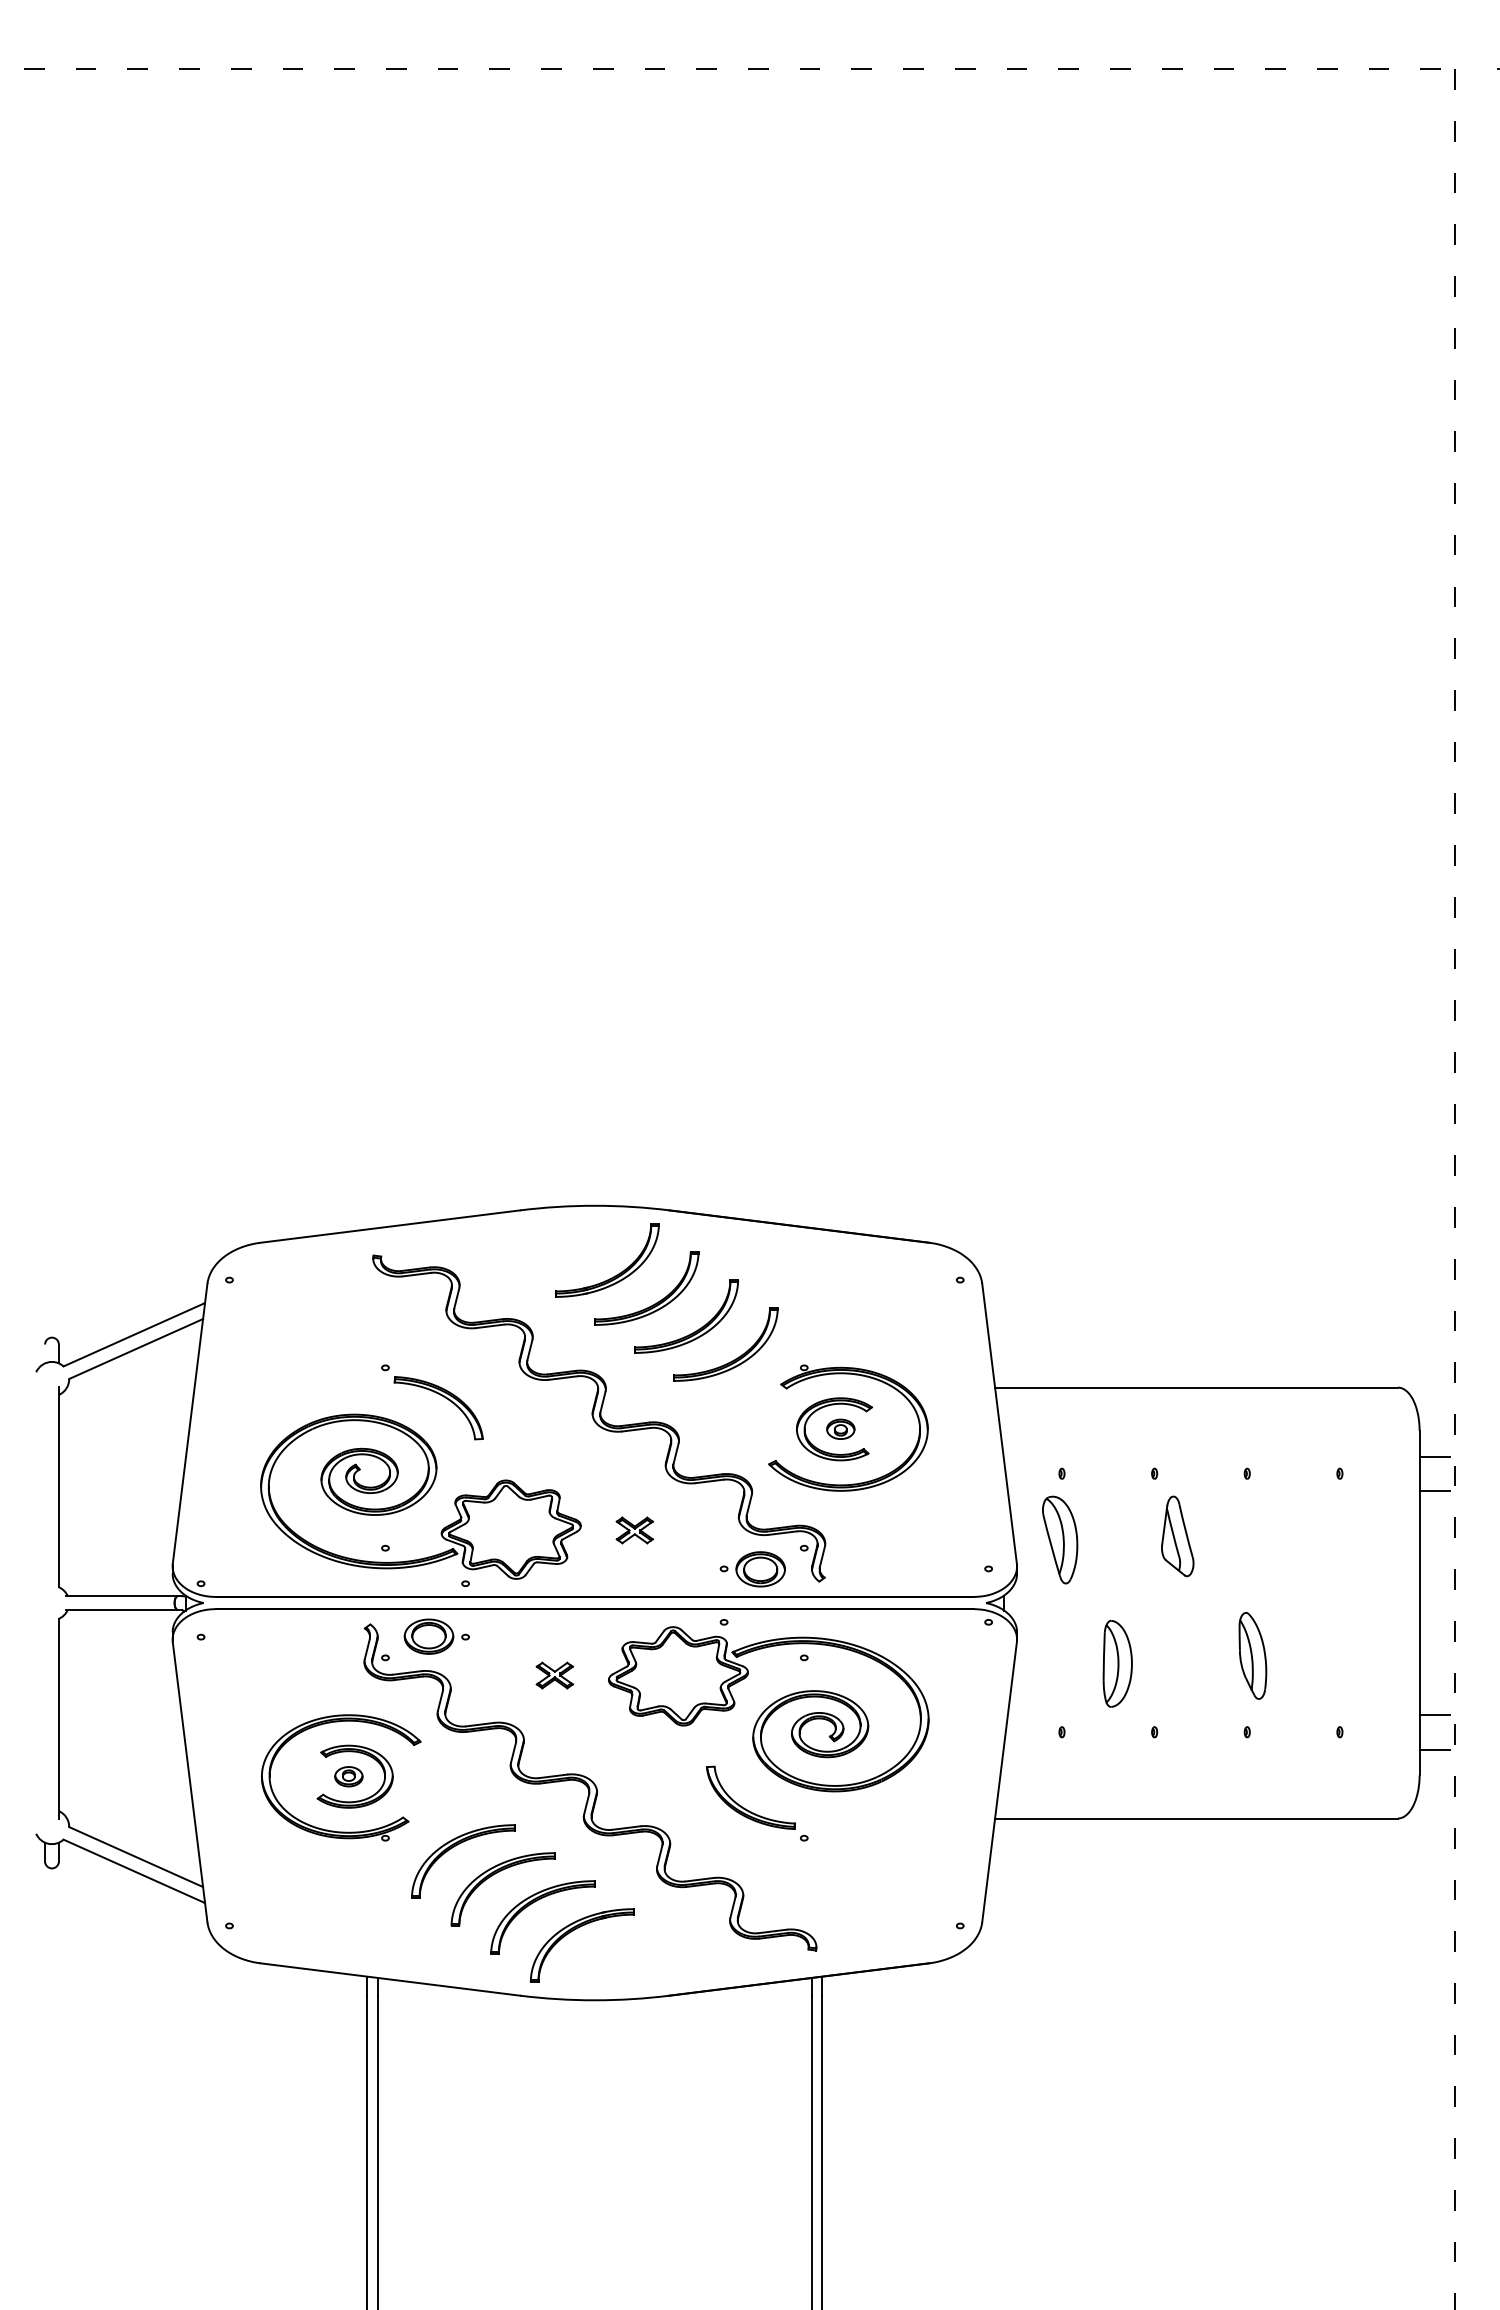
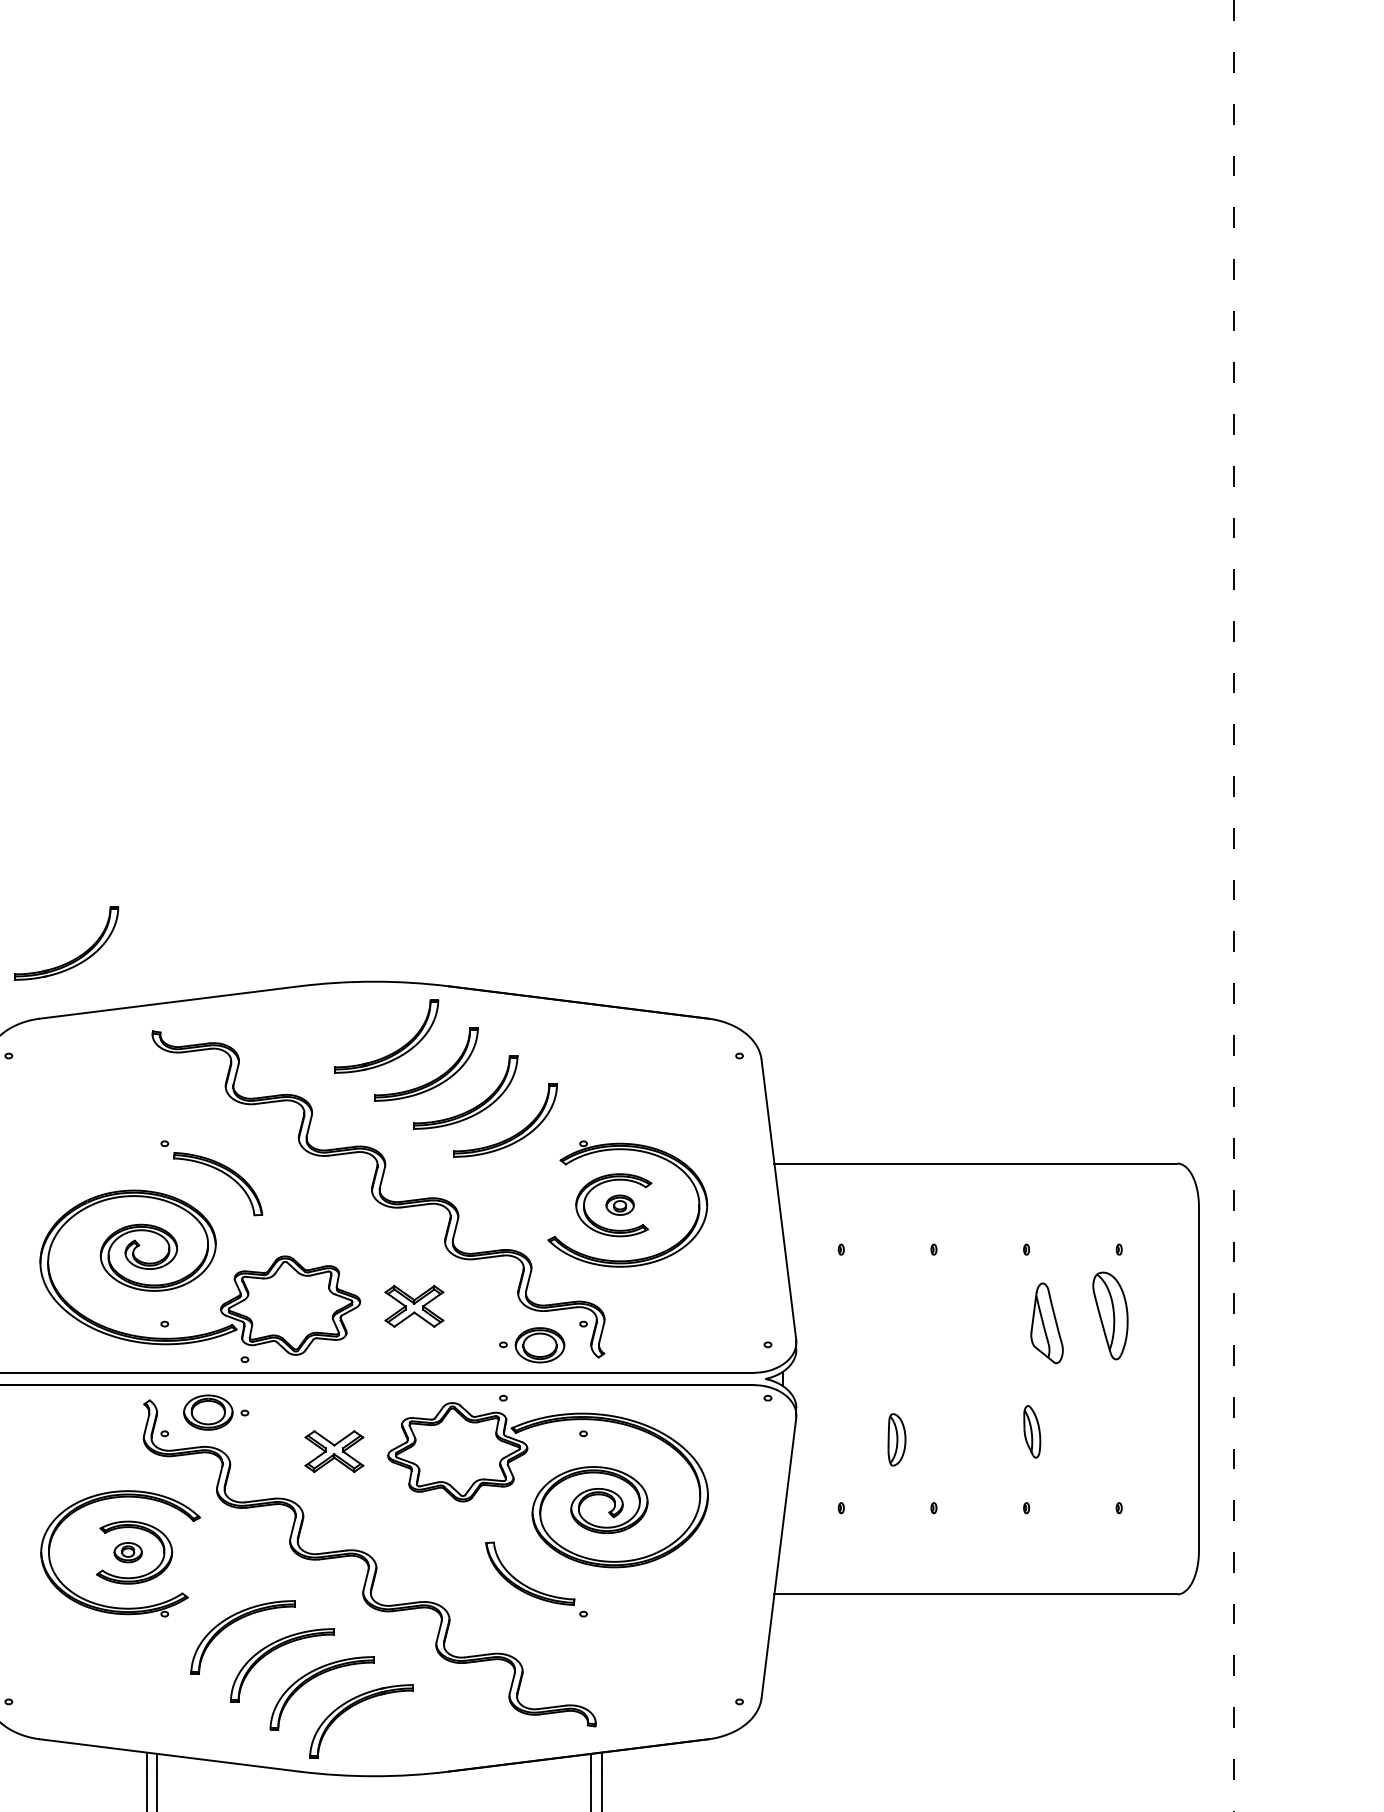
part: (296, 1181) -> (75, 957), added
line: (1434, 1456) -> (1213, 1232), removed
line: (1434, 1491) -> (1213, 1267), removed
part: (634, 1530) -> (413, 1306), size x1.6
part: (1177, 1536) -> (1046, 1323), moved
part: (1060, 1539) -> (1110, 1315), moved
part: (1252, 1655) -> (1031, 1431), size x0.6
part: (1117, 1663) -> (896, 1439), size x0.6
part: (554, 1675) -> (333, 1451), size x1.6
line: (1434, 1715) -> (1213, 1491), removed
line: (1434, 1749) -> (1213, 1525), removed

